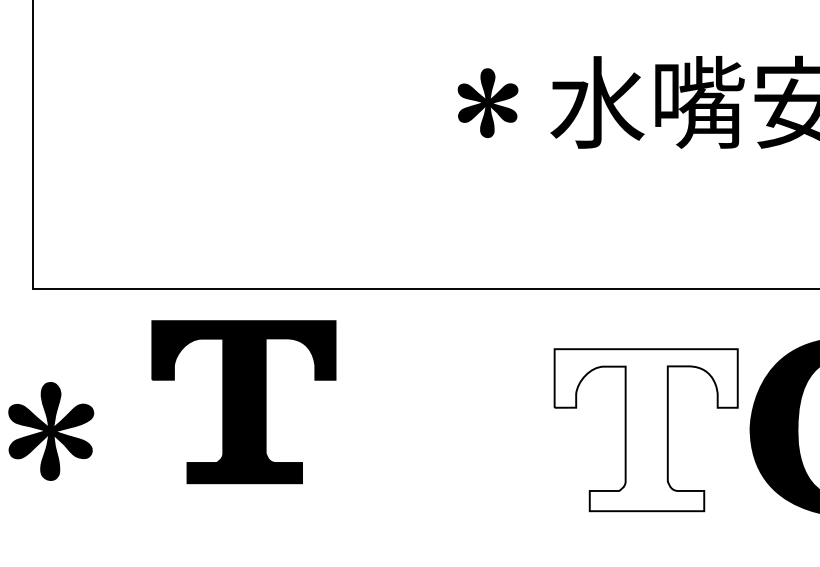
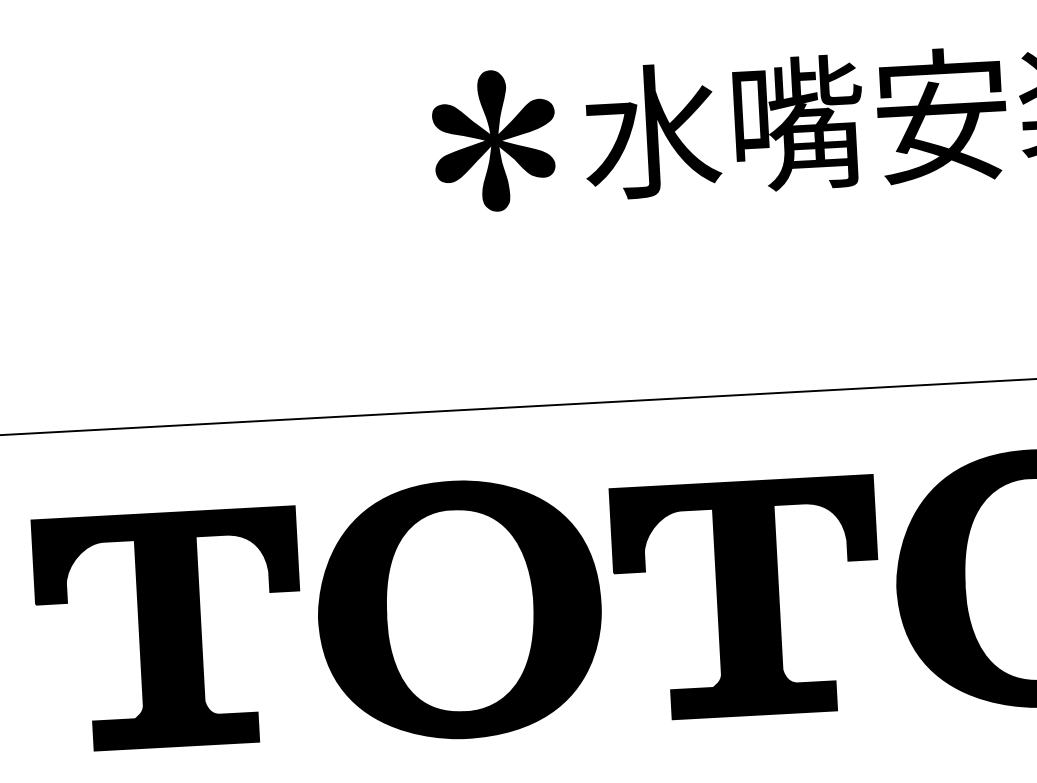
part: (487, 102) -> (493, 139), size x1.43
part: (243, 402) -> (168, 630), moved
part: (445, 427) -> (458, 610), added
fill: (645, 430) -> (746, 598), added

